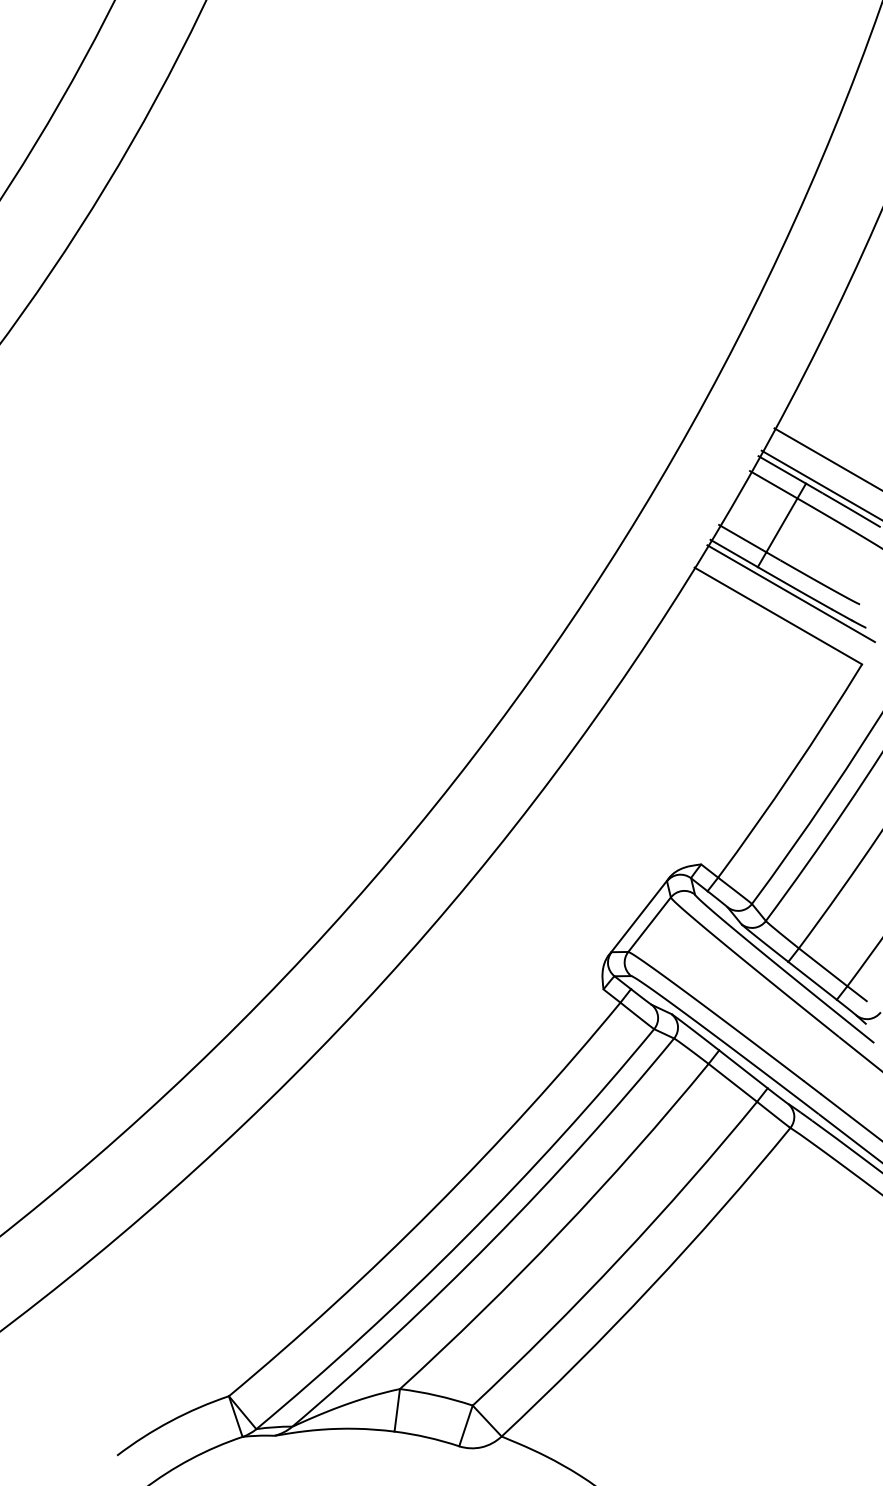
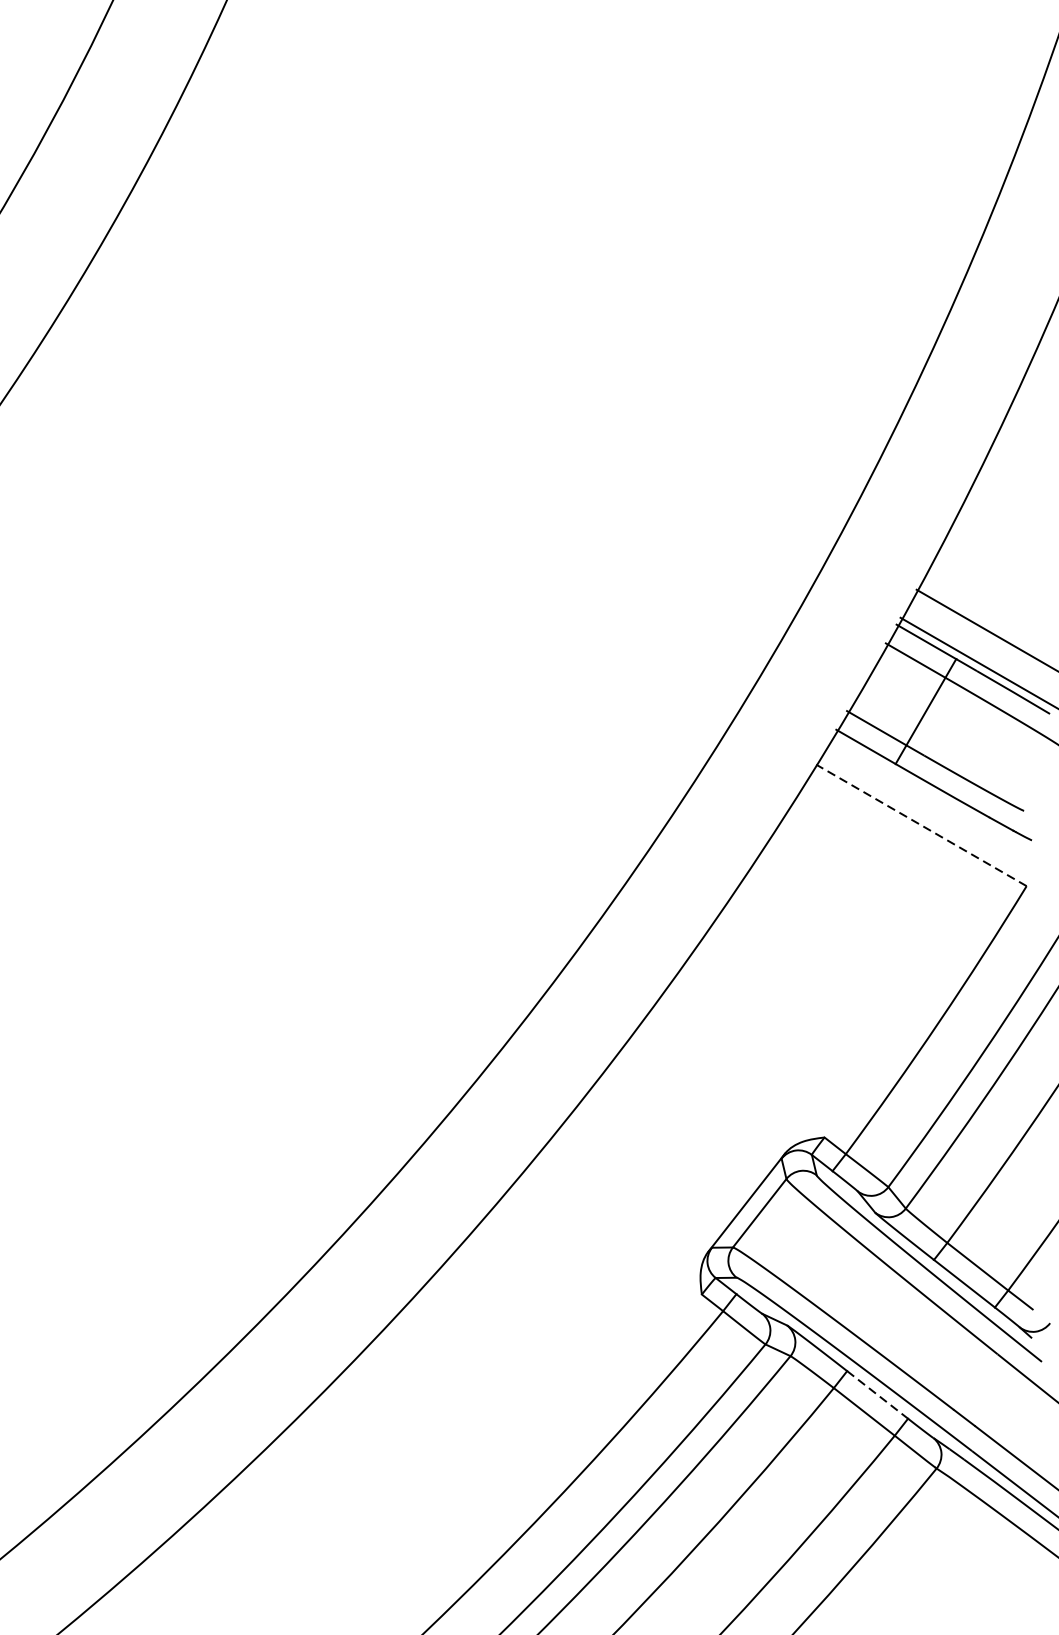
line: (790, 593) -> (936, 797), removed
line: (778, 616) -> (921, 826), solid -> dashed
line: (743, 1069) -> (877, 1395), solid -> dashed

